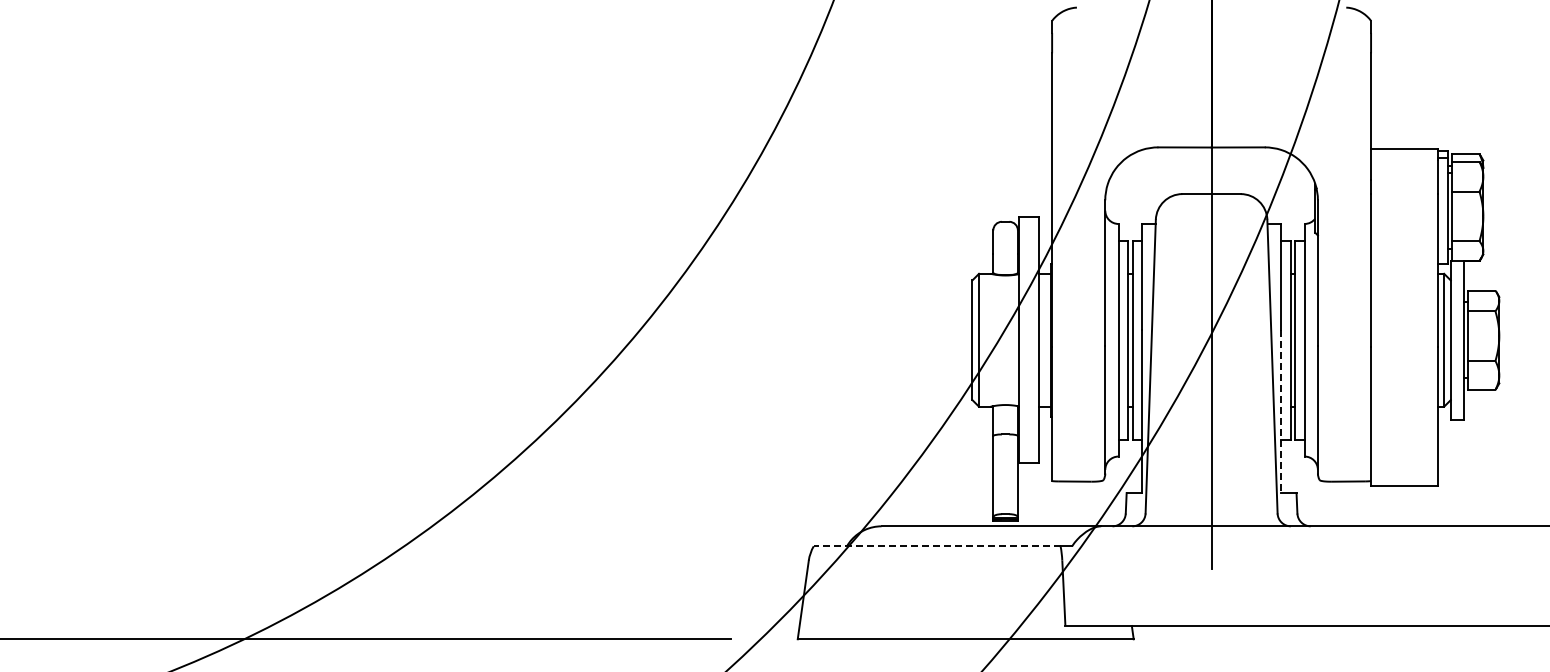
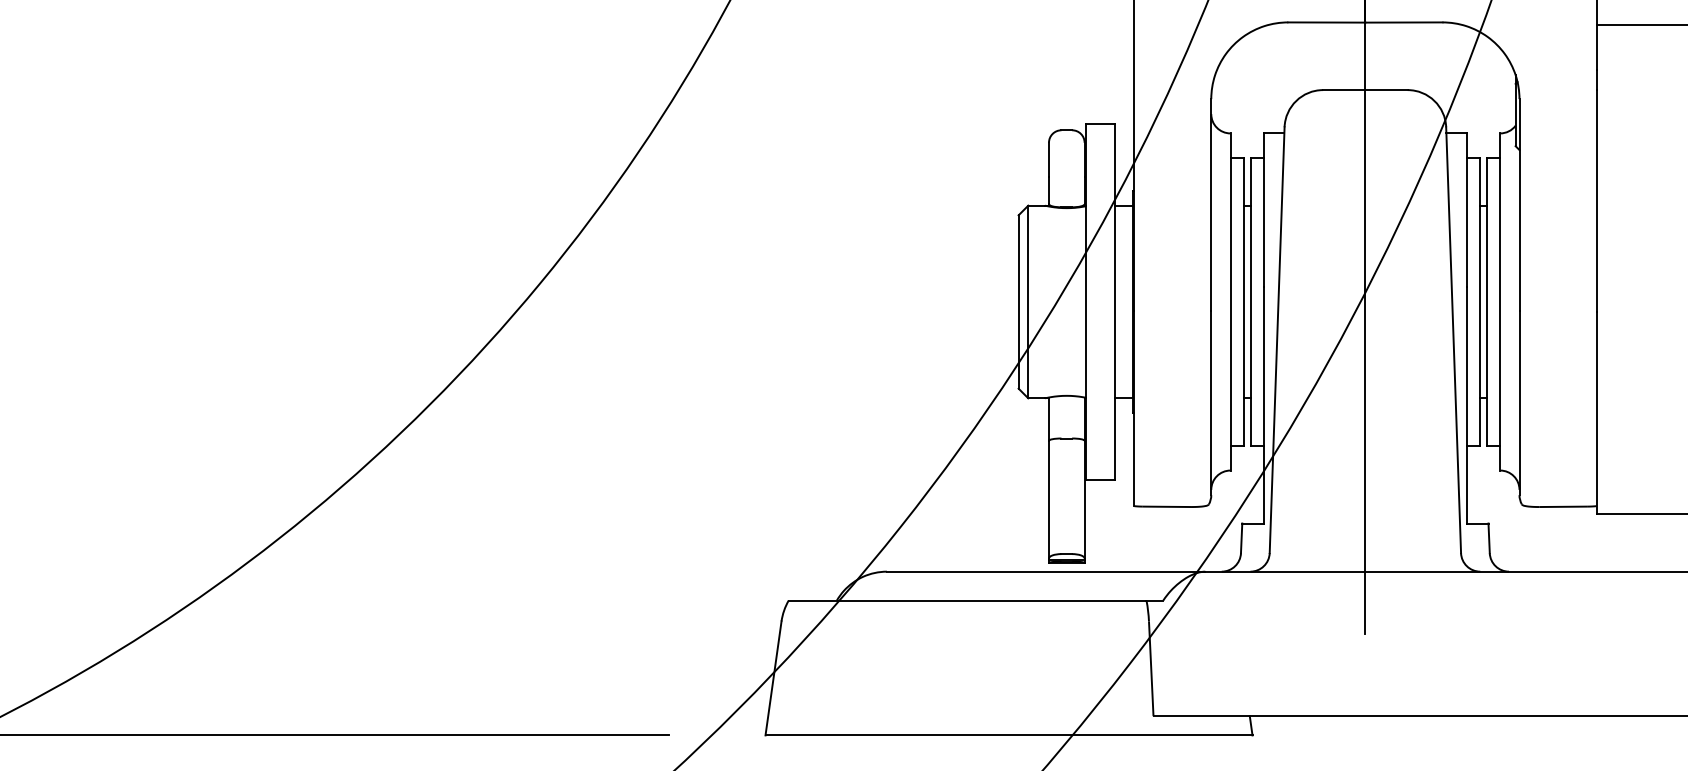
line: (1281, 412) -> (1466, 406), dashed -> solid
line: (936, 546) -> (966, 600), dashed -> solid

